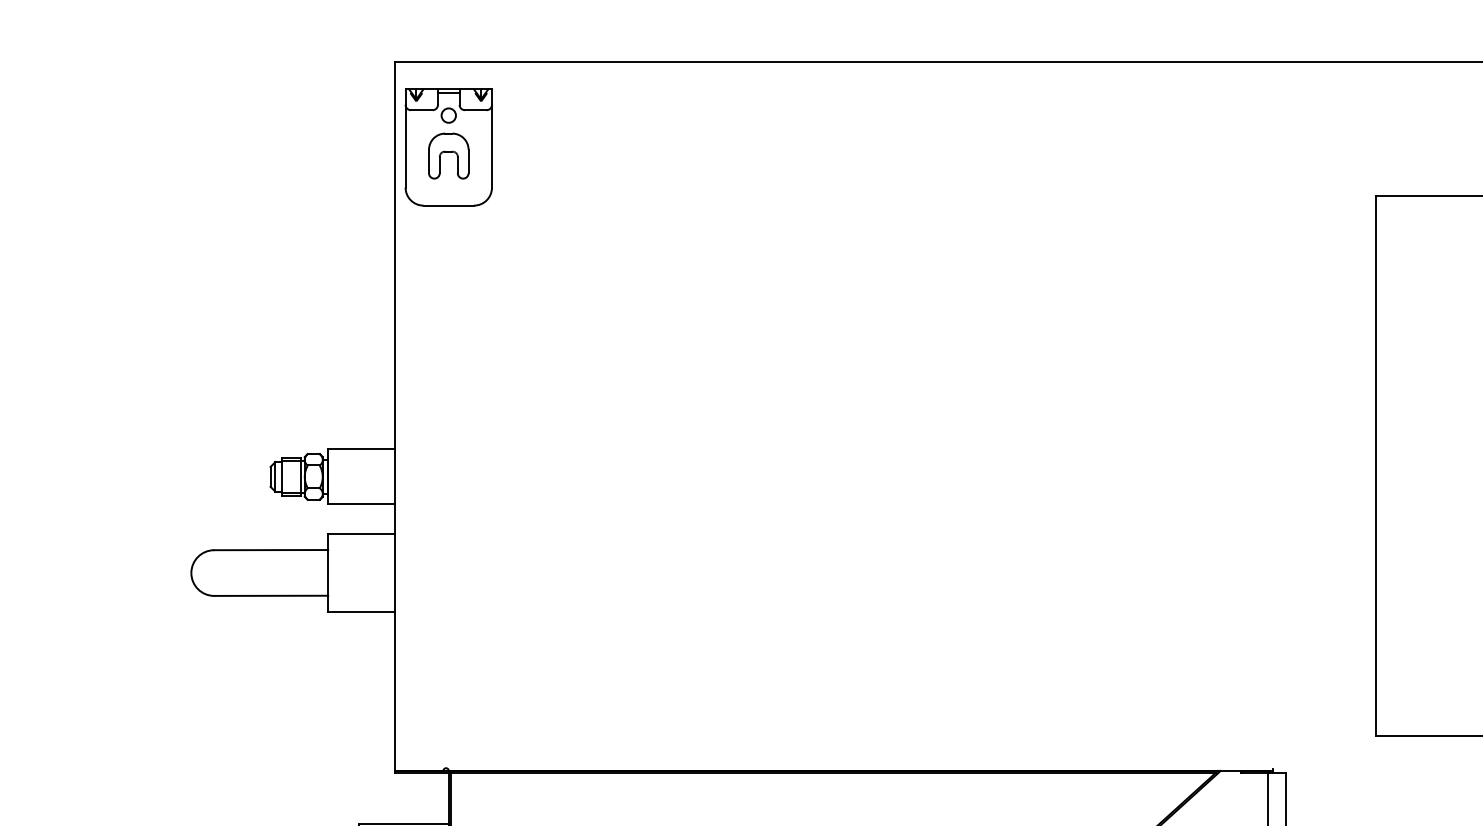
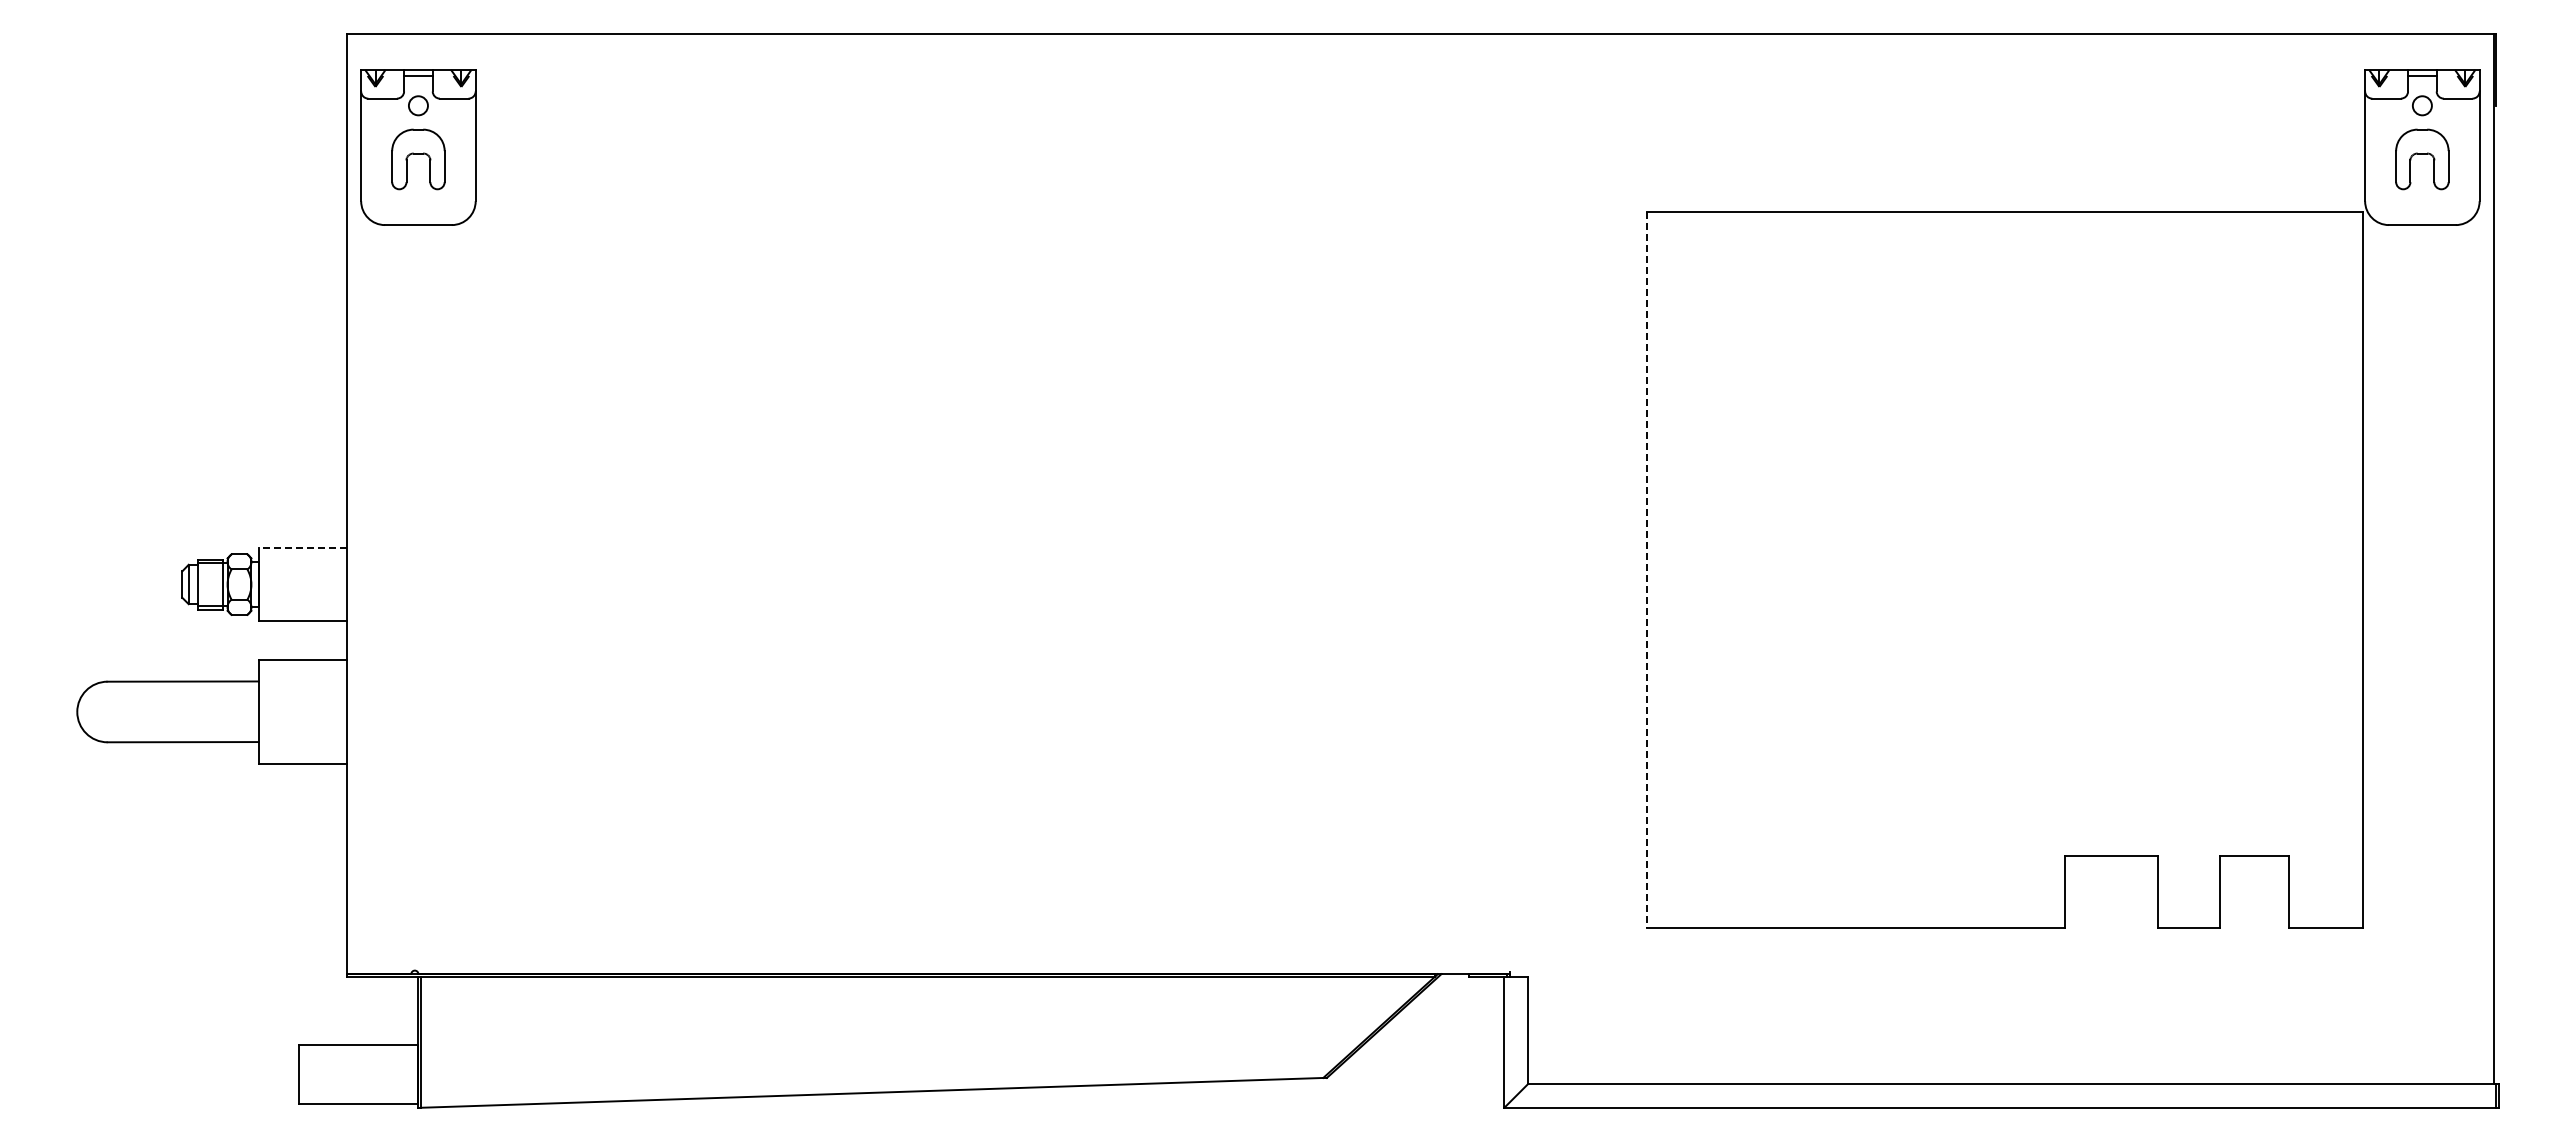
line: (361, 448) -> (302, 547), solid -> dashed
line: (1376, 465) -> (1647, 569), solid -> dashed

